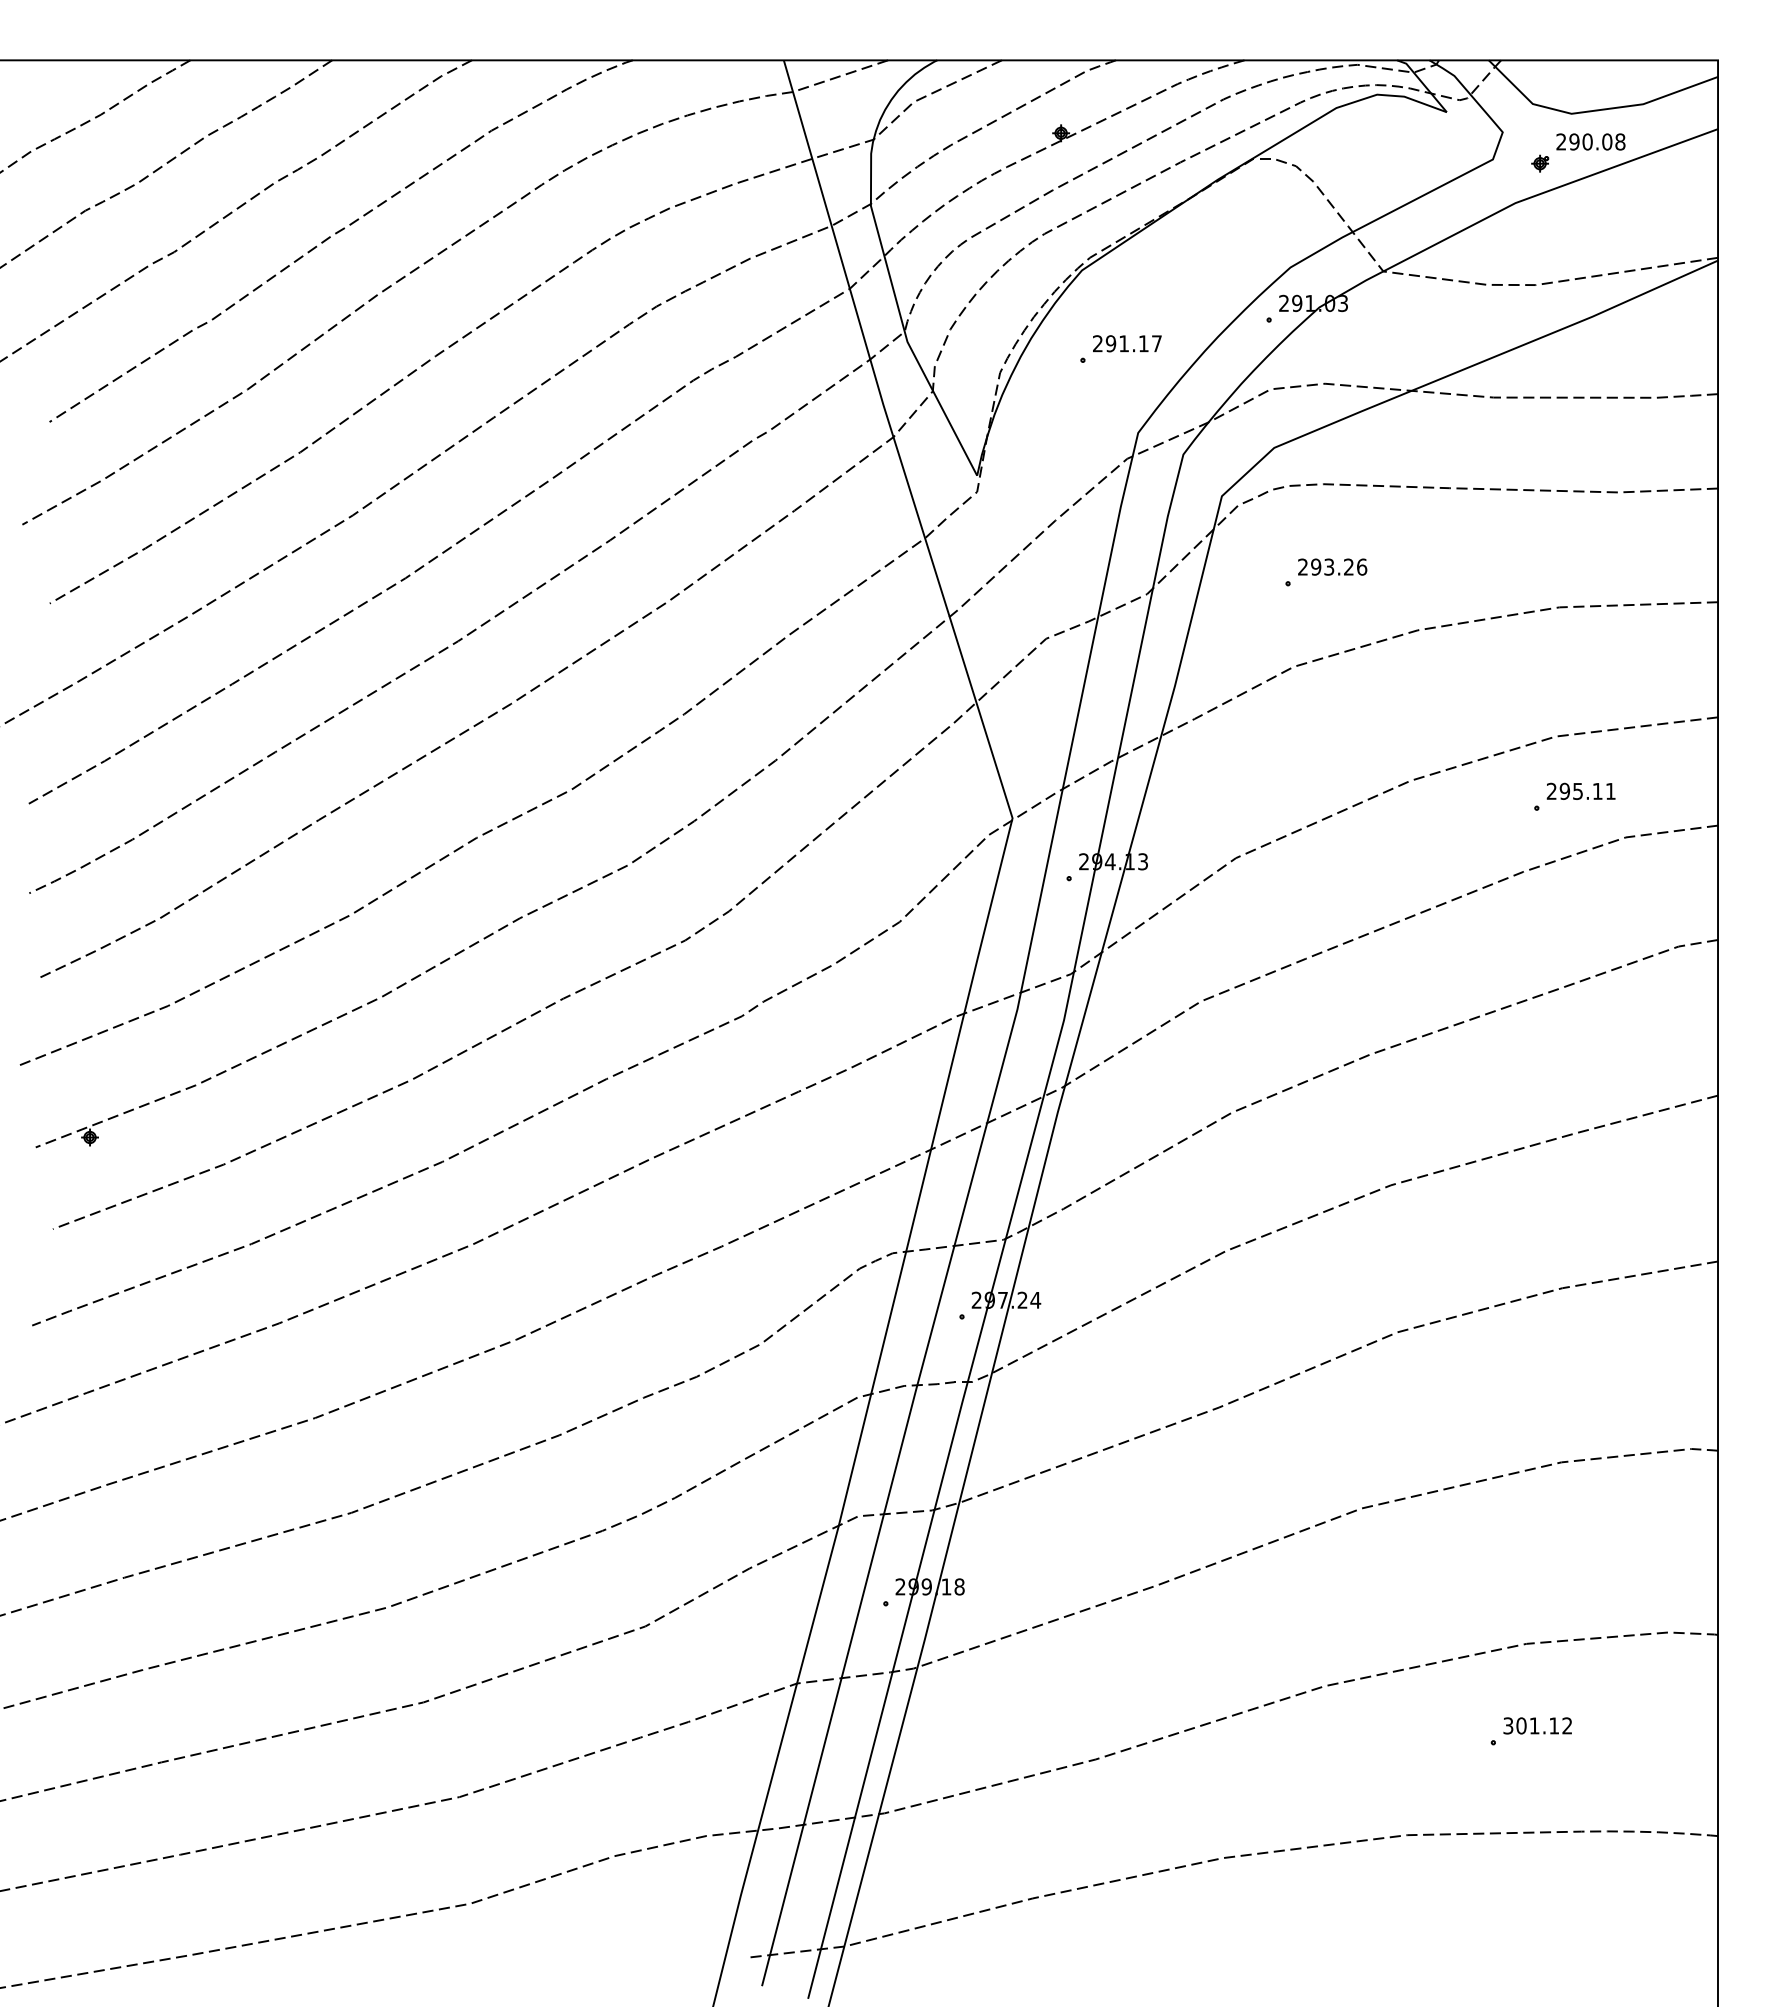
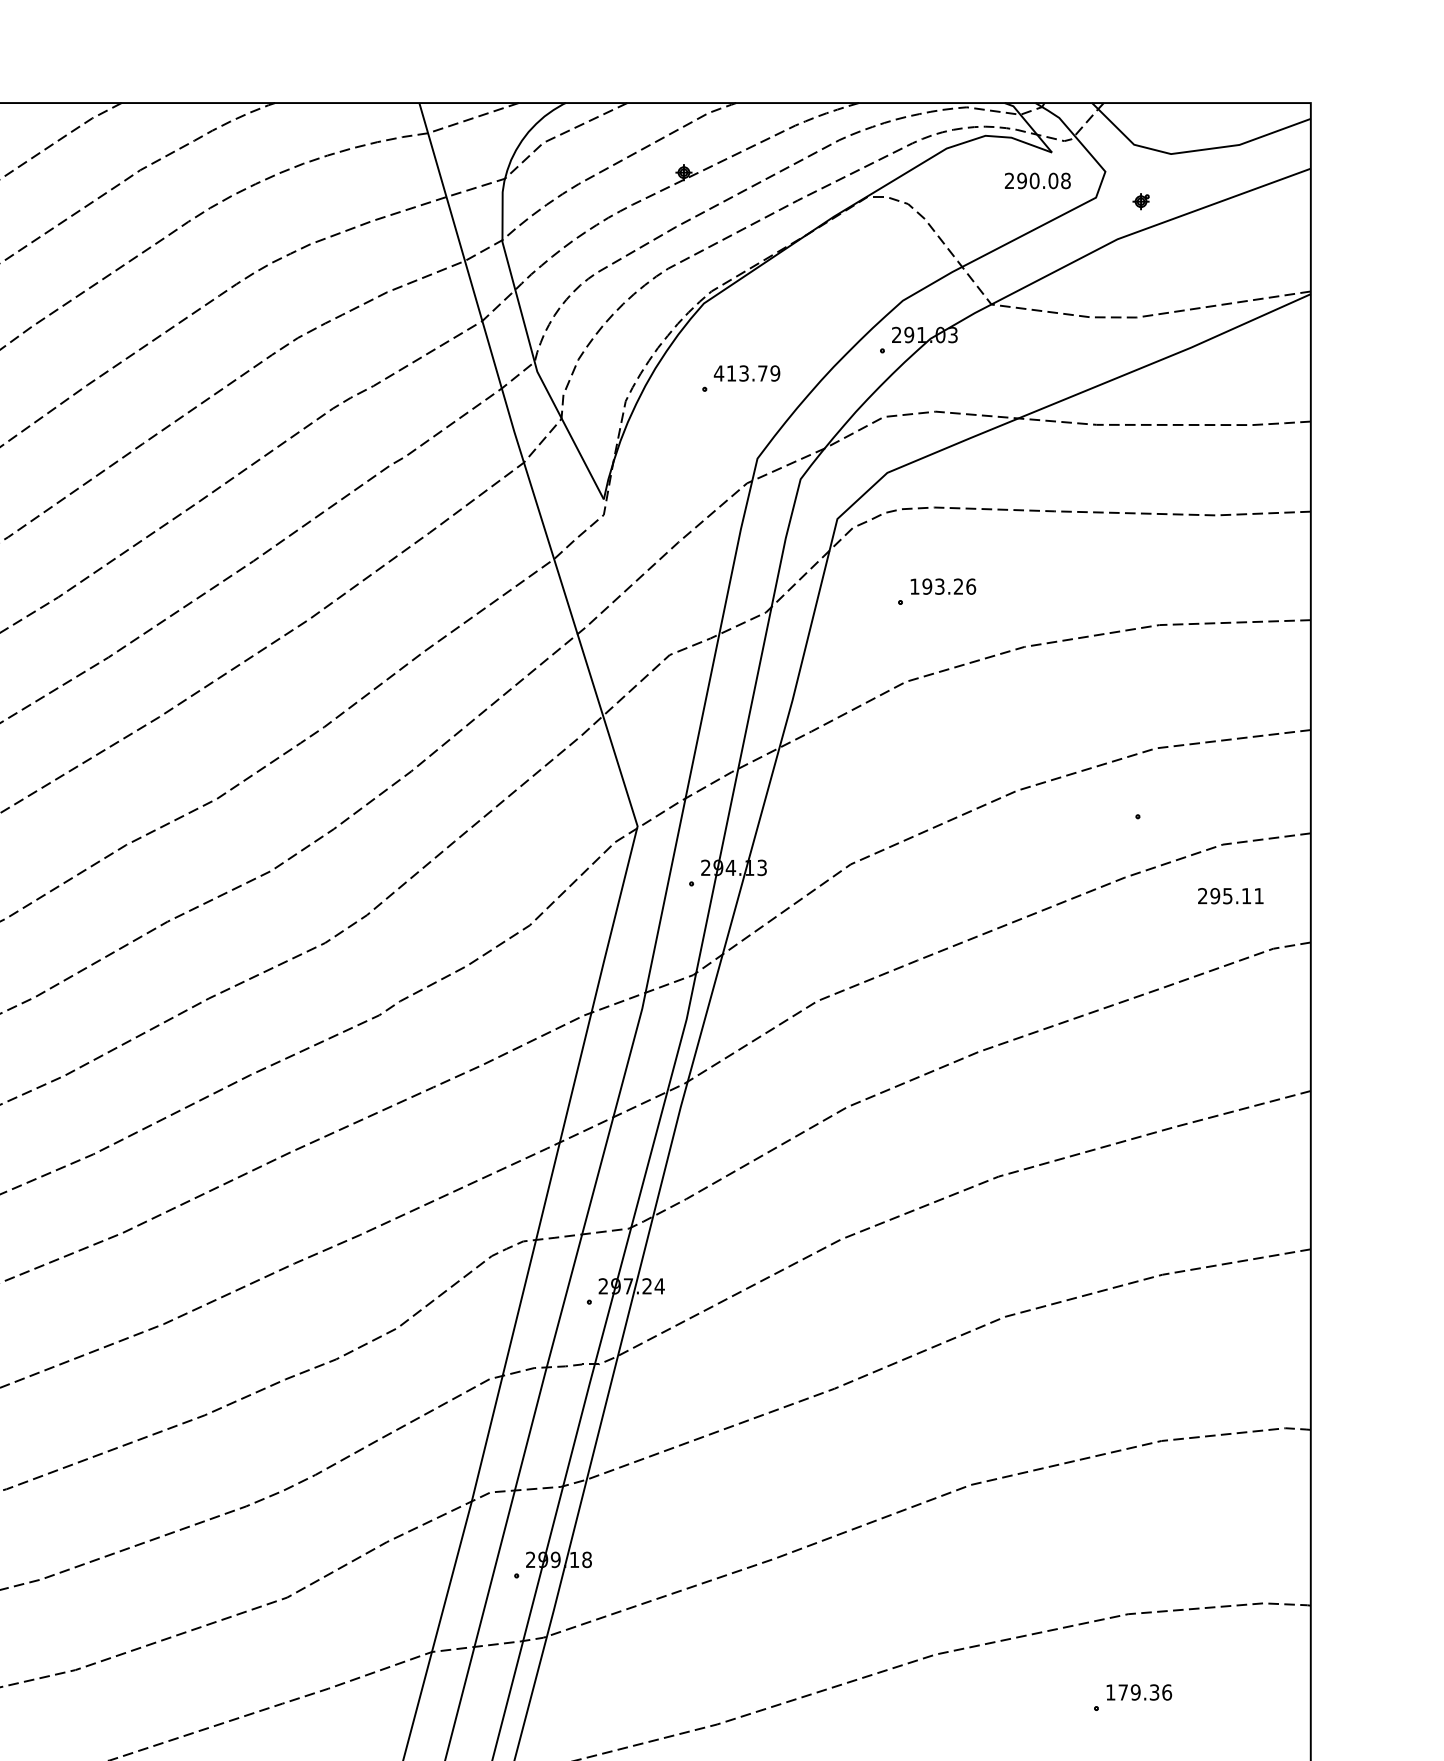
text: (1590, 141) -> (1037, 180), moved
text: (1126, 343) -> (746, 373), 291.17 -> 413.79
text: (1302, 566) -> (914, 586), 293.26 -> 193.26
text: (1580, 790) -> (1230, 895), moved
text: (1537, 1725) -> (1138, 1692), 301.12 -> 179.36

